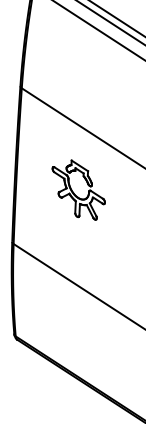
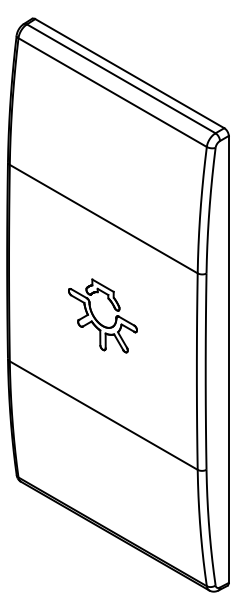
part: (74, 192) -> (97, 319), moved

